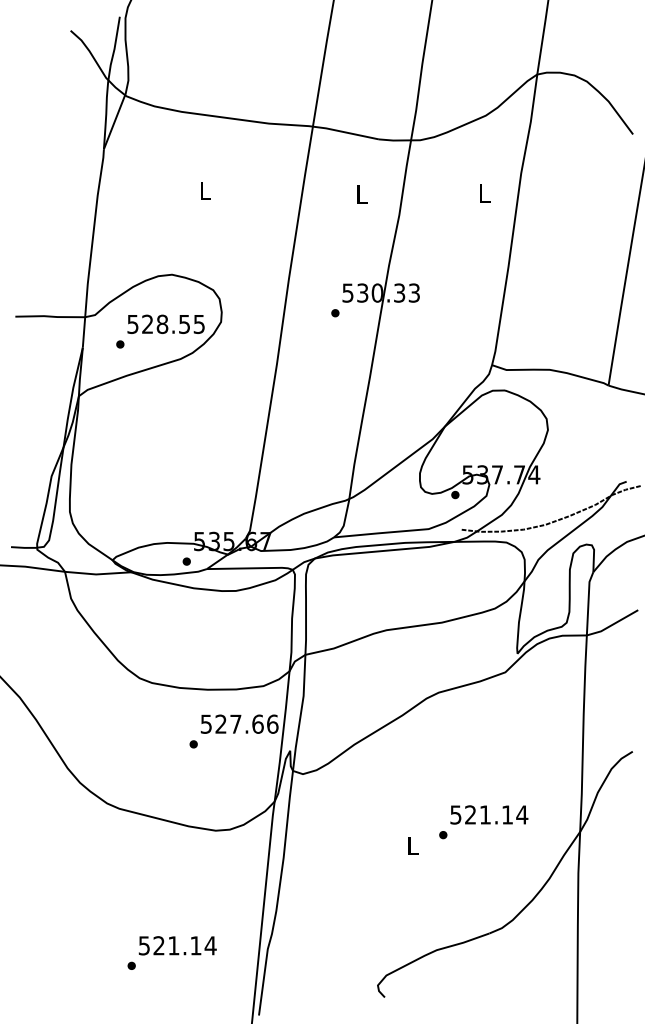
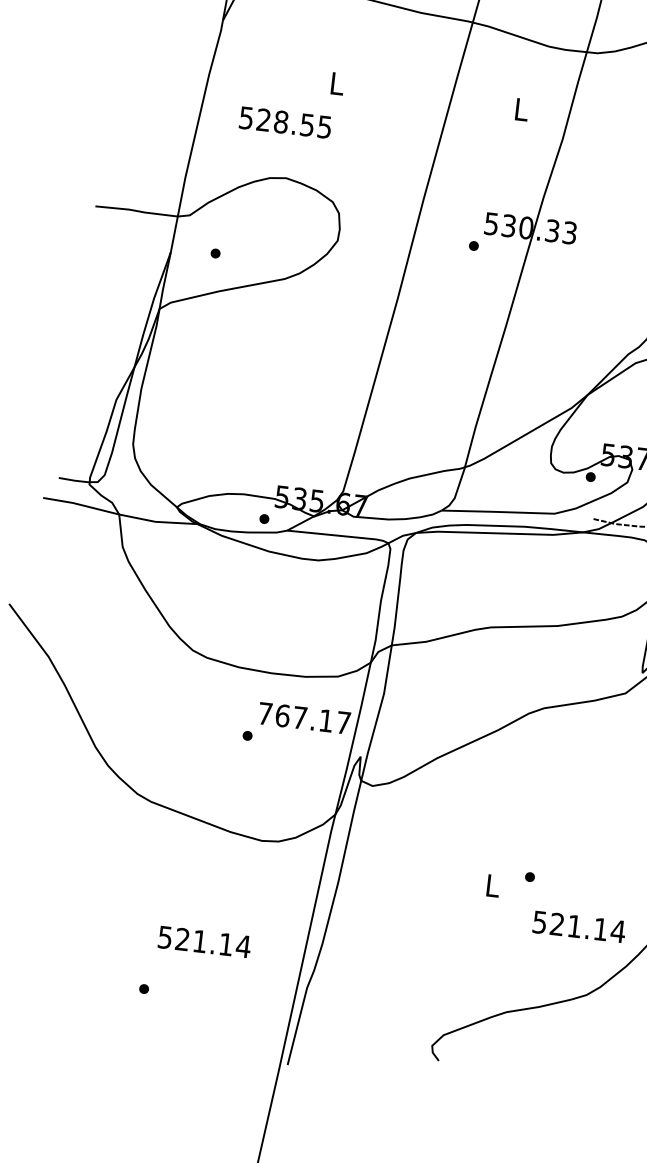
text: (165, 323) -> (284, 121), moved
text: (239, 723) -> (304, 717), 527.66 -> 767.17
text: (489, 814) -> (579, 926), moved
text: (177, 945) -> (204, 941), moved

